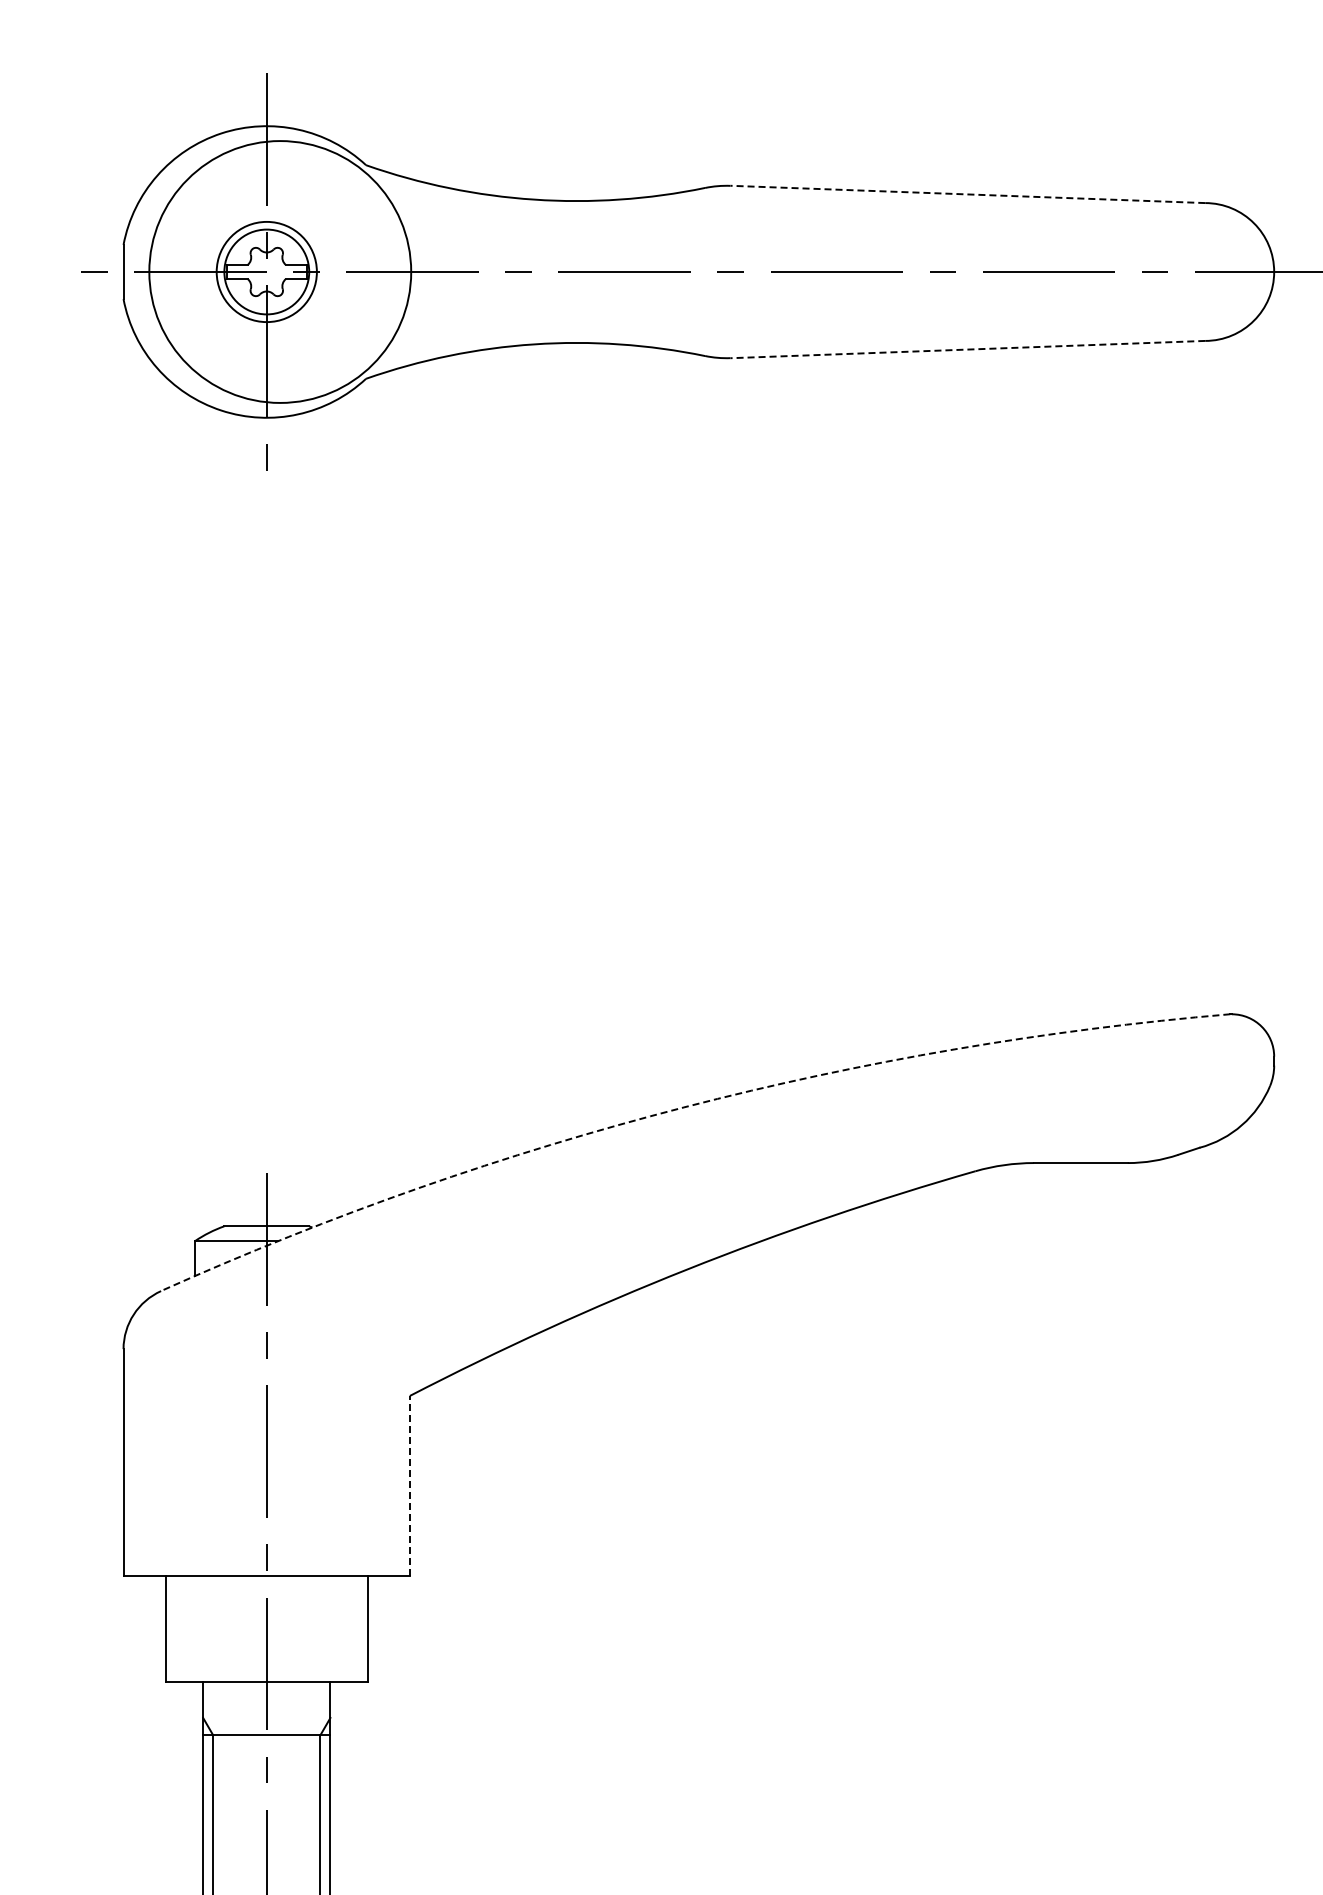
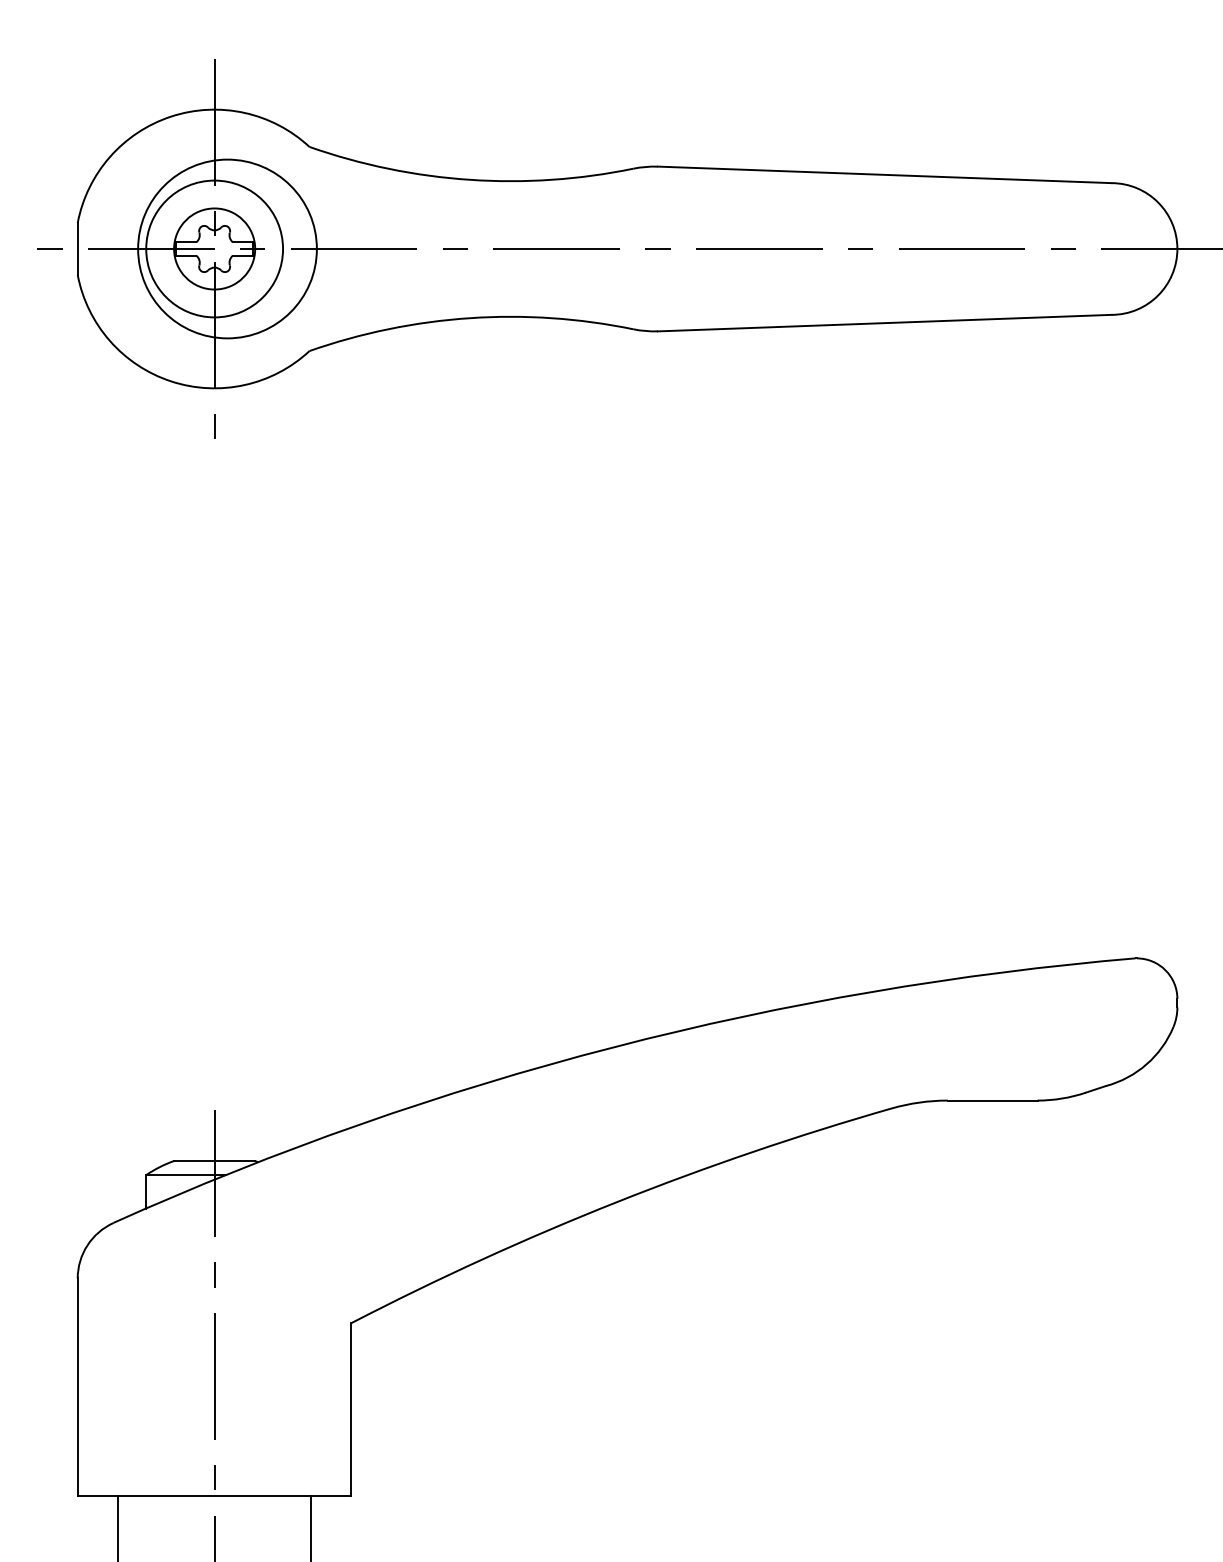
line: (967, 194) -> (884, 174), dashed -> solid
circle: (266, 271) -> (214, 248), size x1.43
circle: (279, 271) -> (226, 248), size x0.71
line: (967, 349) -> (884, 323), dashed -> solid
arc: (683, 1107) -> (612, 1047), dashed -> solid
line: (409, 1485) -> (351, 1408), dashed -> solid

